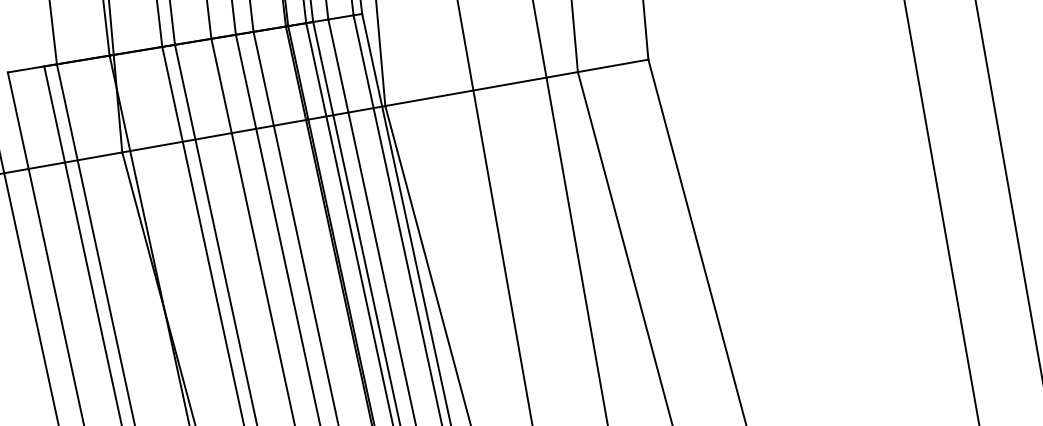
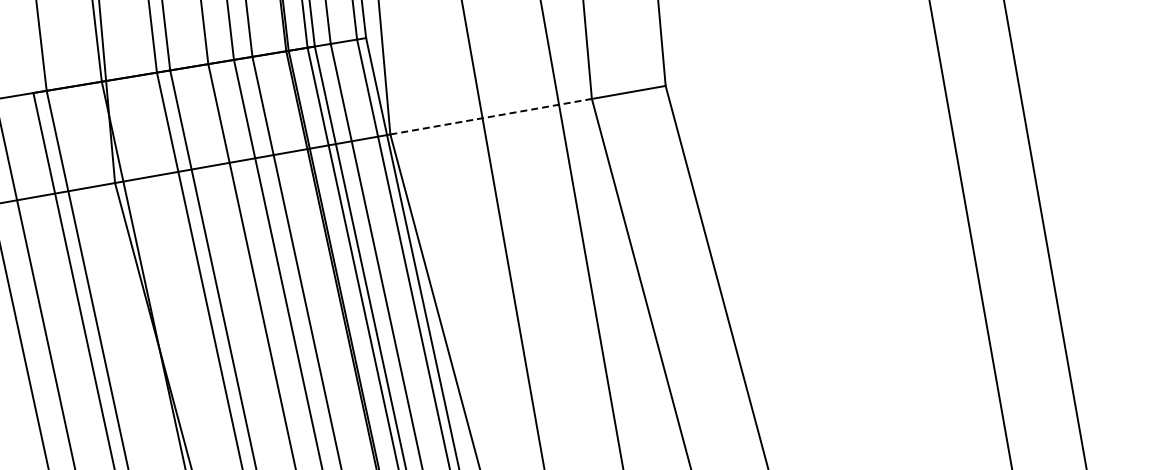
line: (481, 88) -> (491, 116), solid -> dashed

